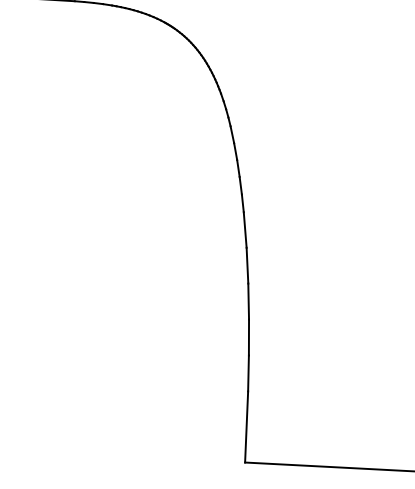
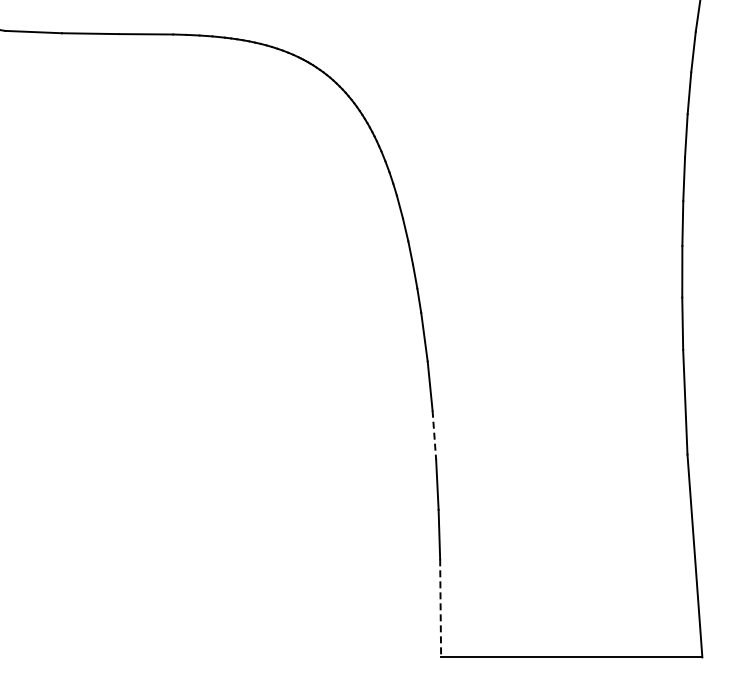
line: (248, 301) -> (434, 435), solid -> dashed
line: (246, 427) -> (440, 608), solid -> dashed

